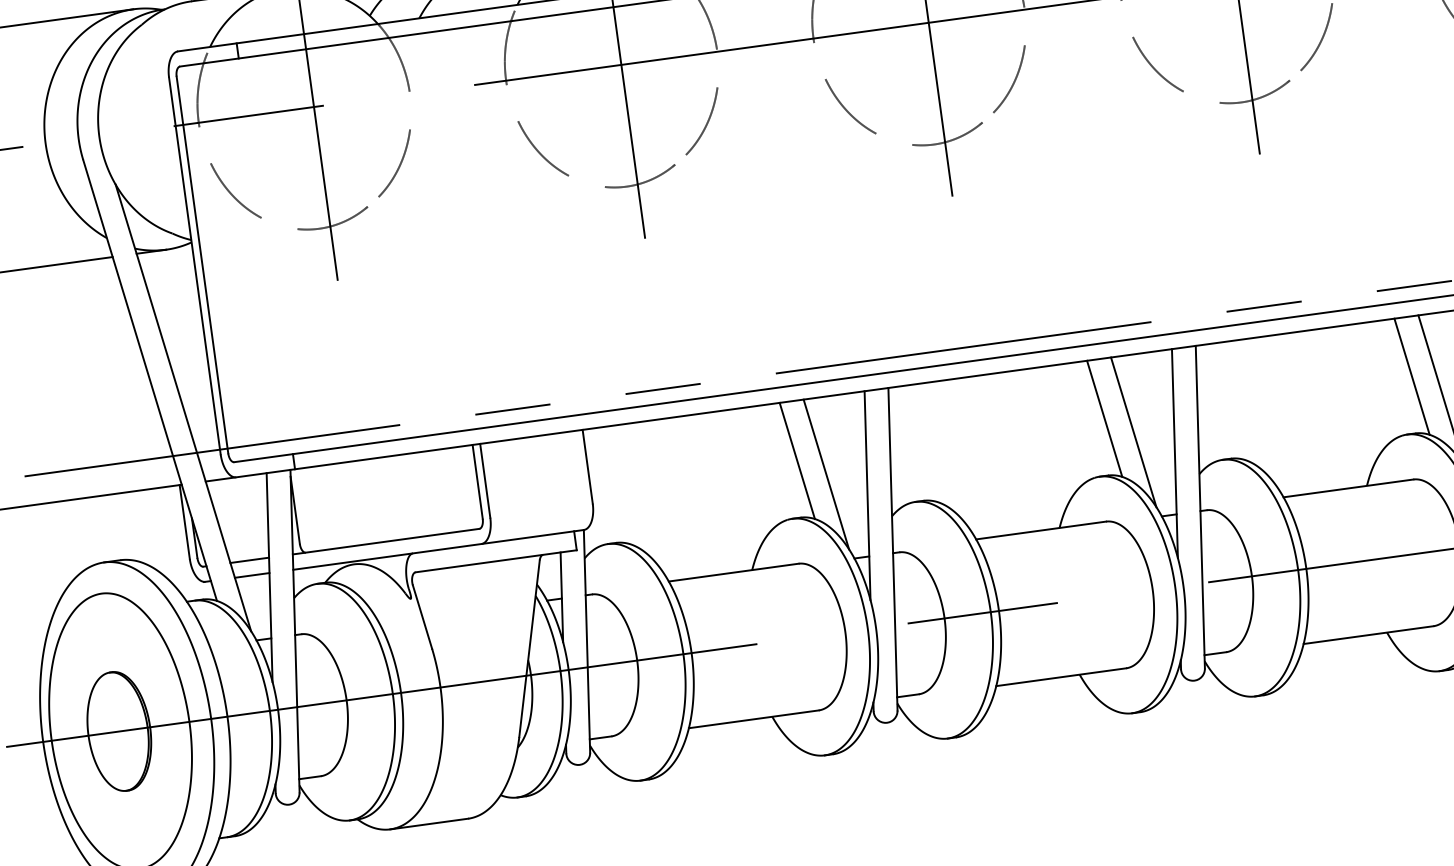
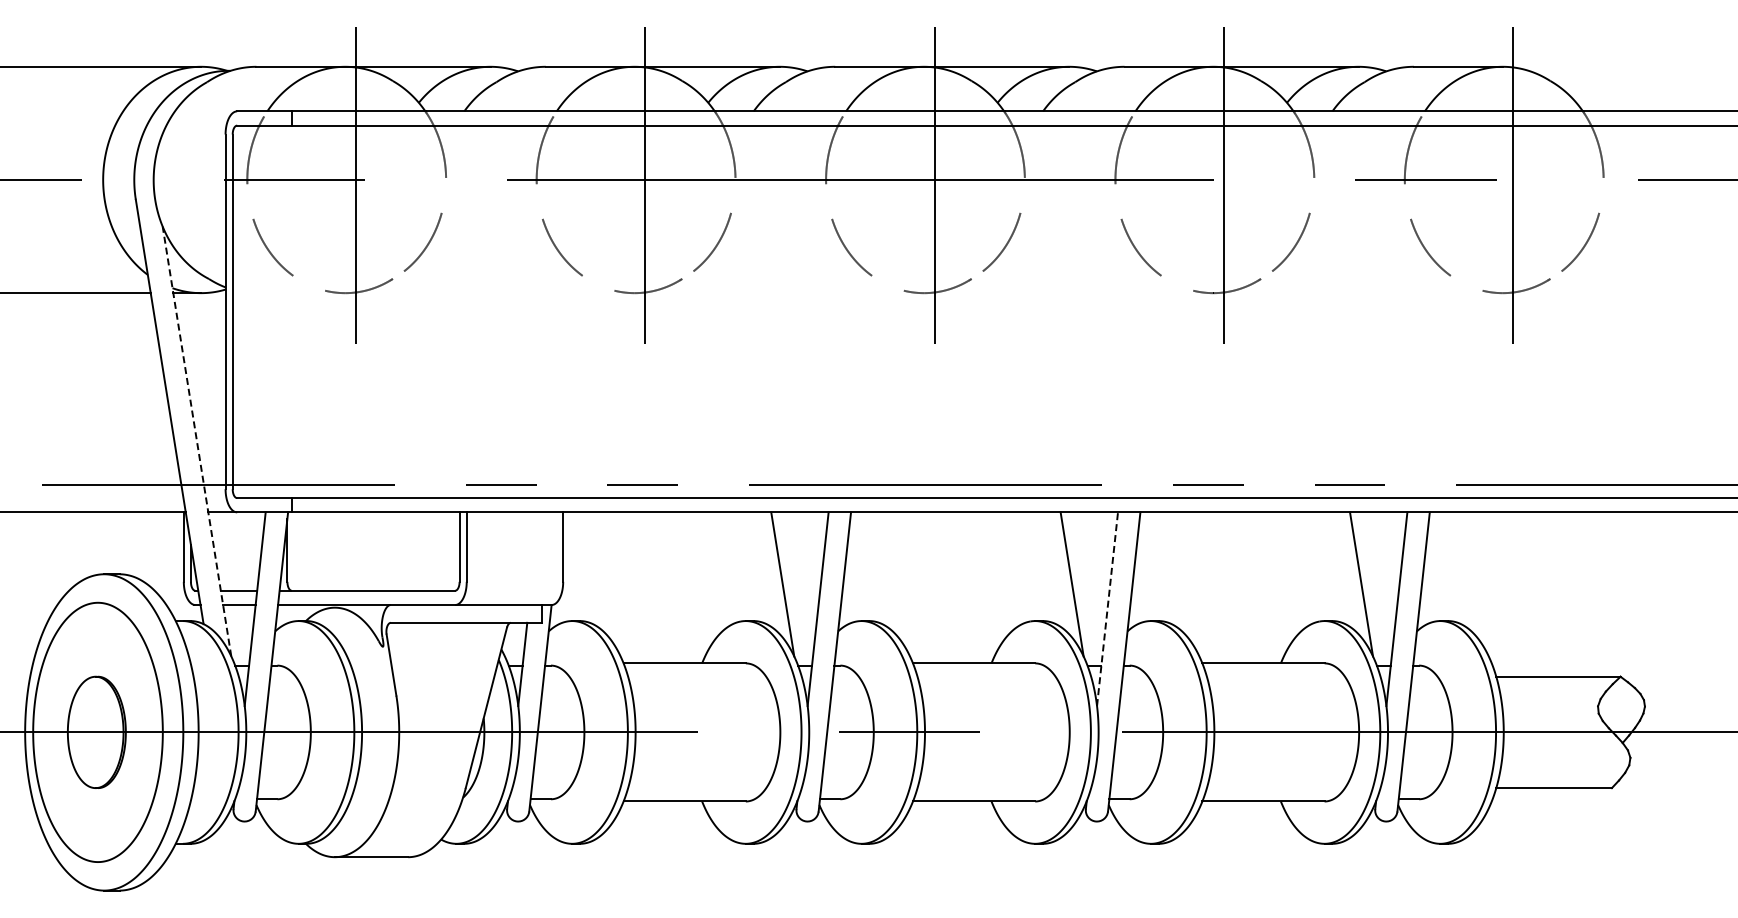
line: (1412, 377) -> (1336, 568), removed
line: (183, 407) -> (197, 441), solid -> dashed
line: (1104, 419) -> (1046, 568), removed
line: (1174, 452) -> (1107, 608), solid -> dashed
line: (797, 461) -> (757, 568), removed

